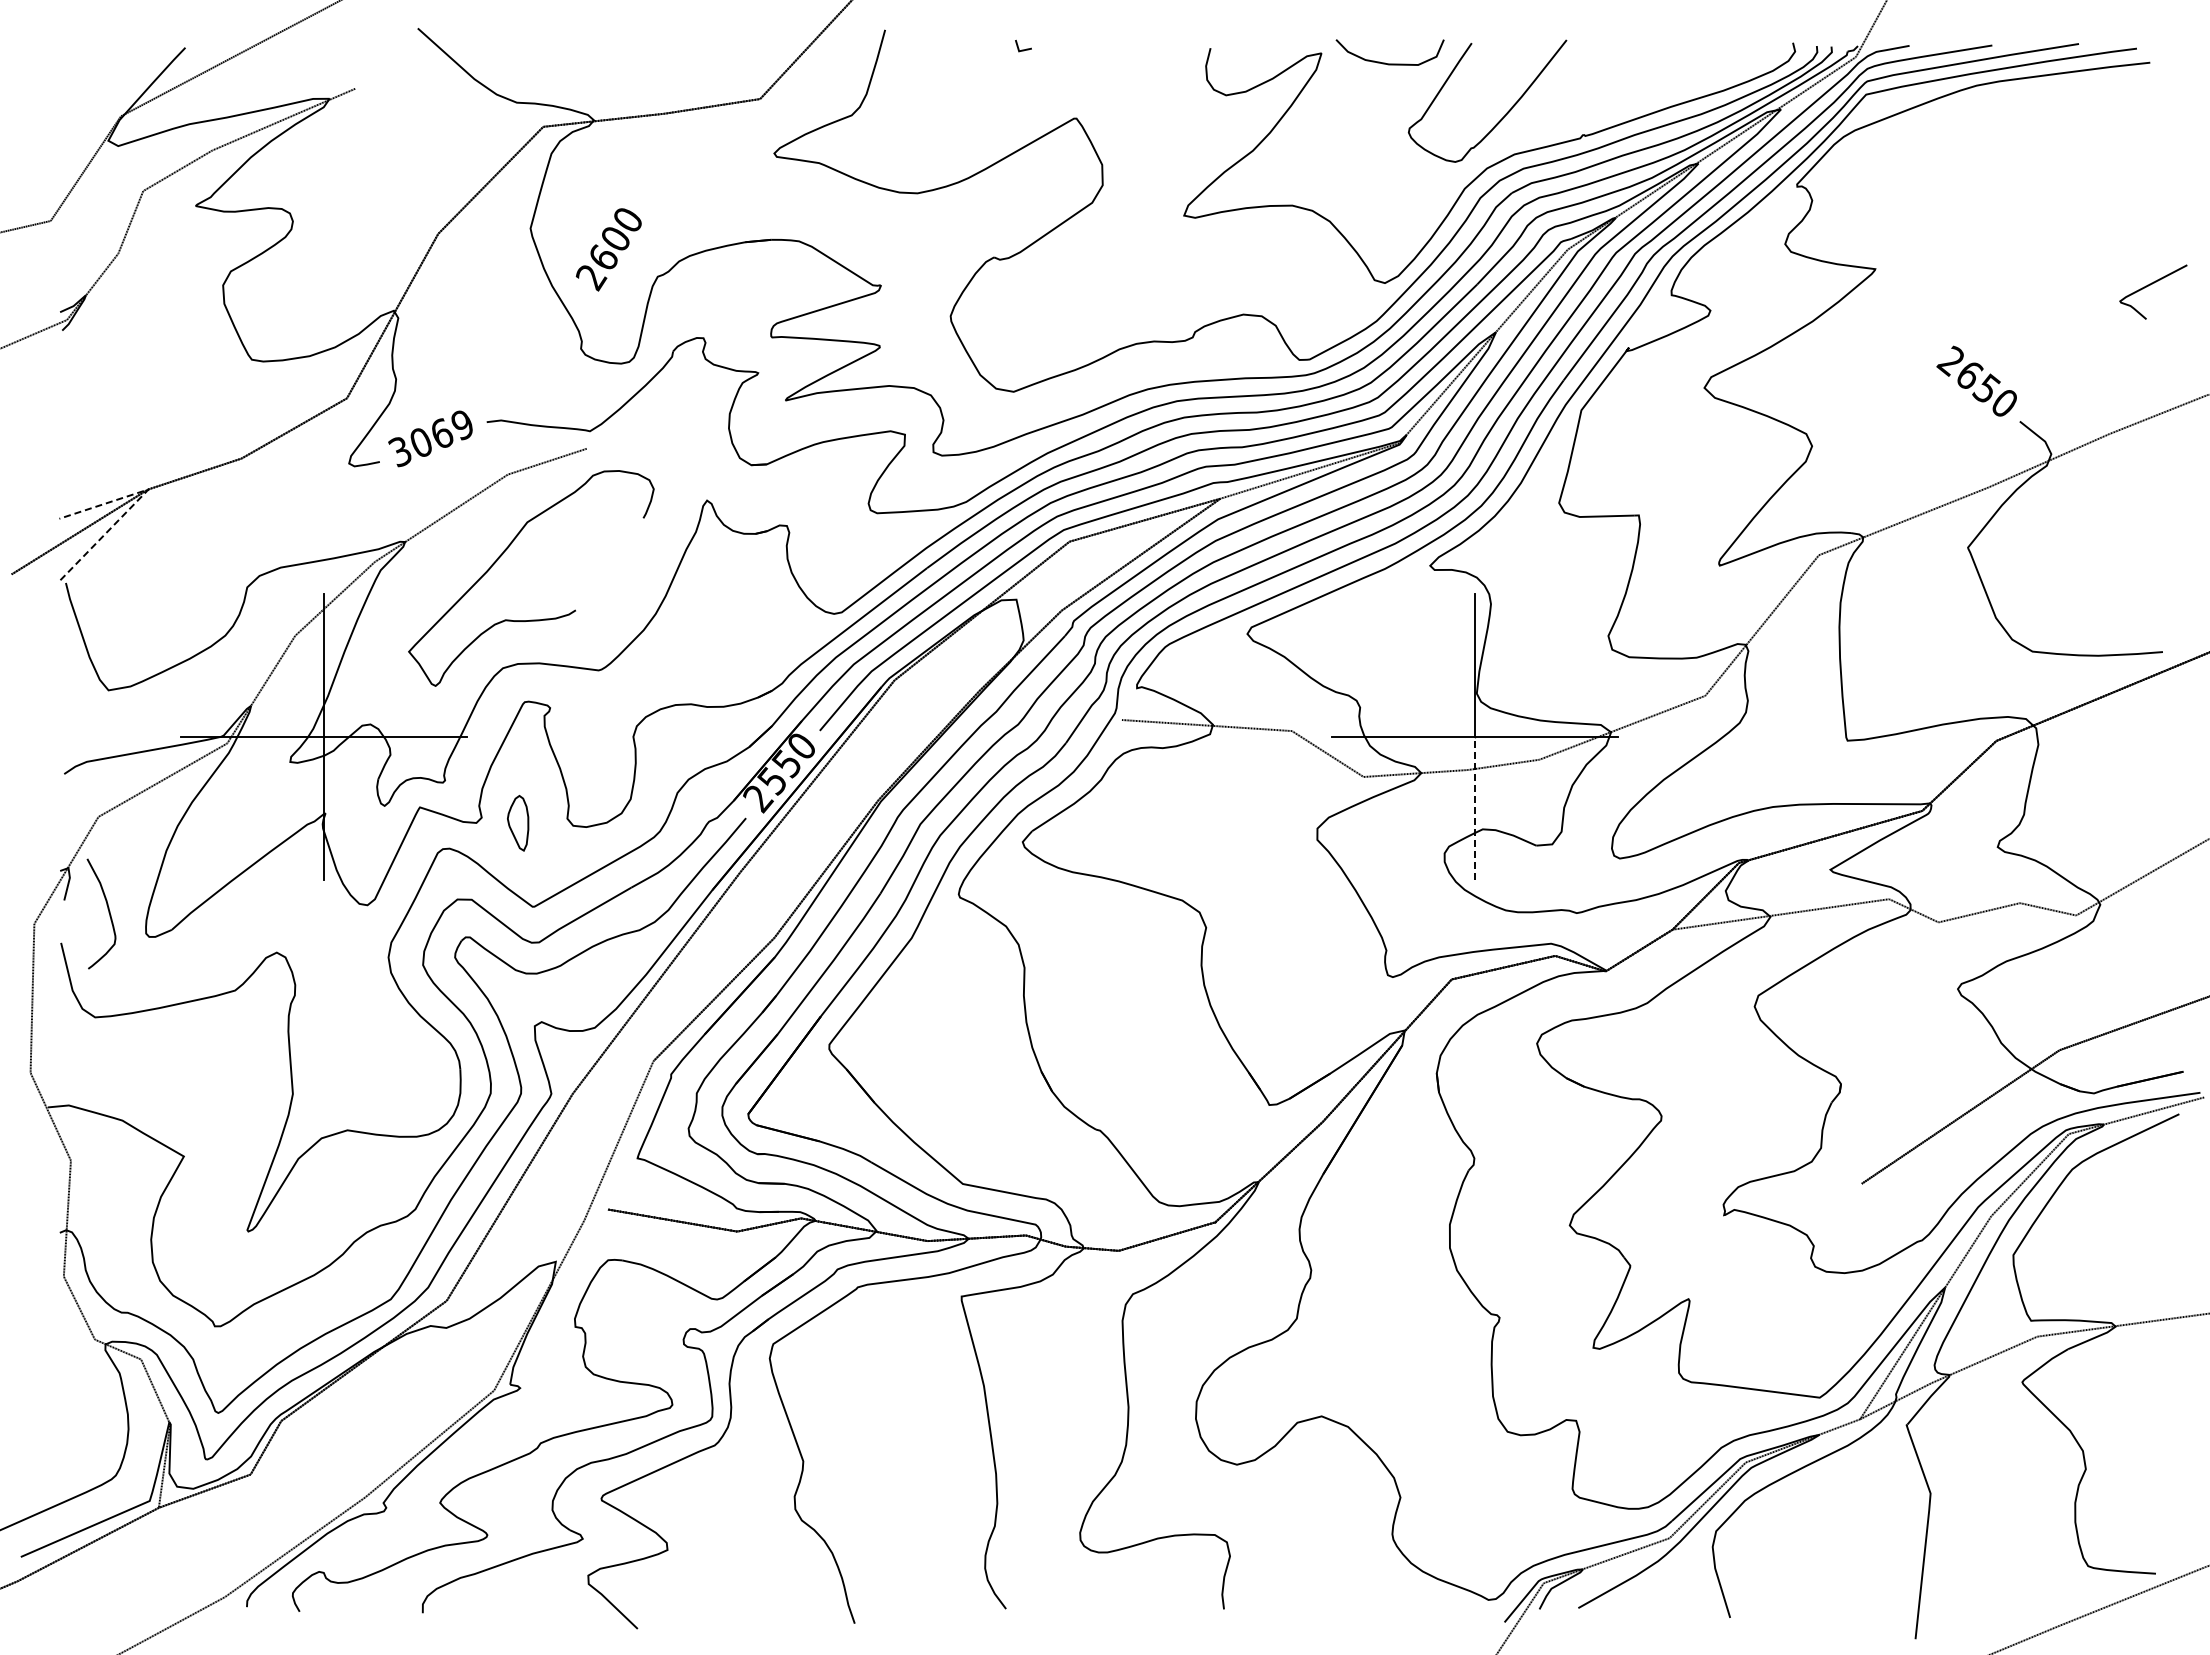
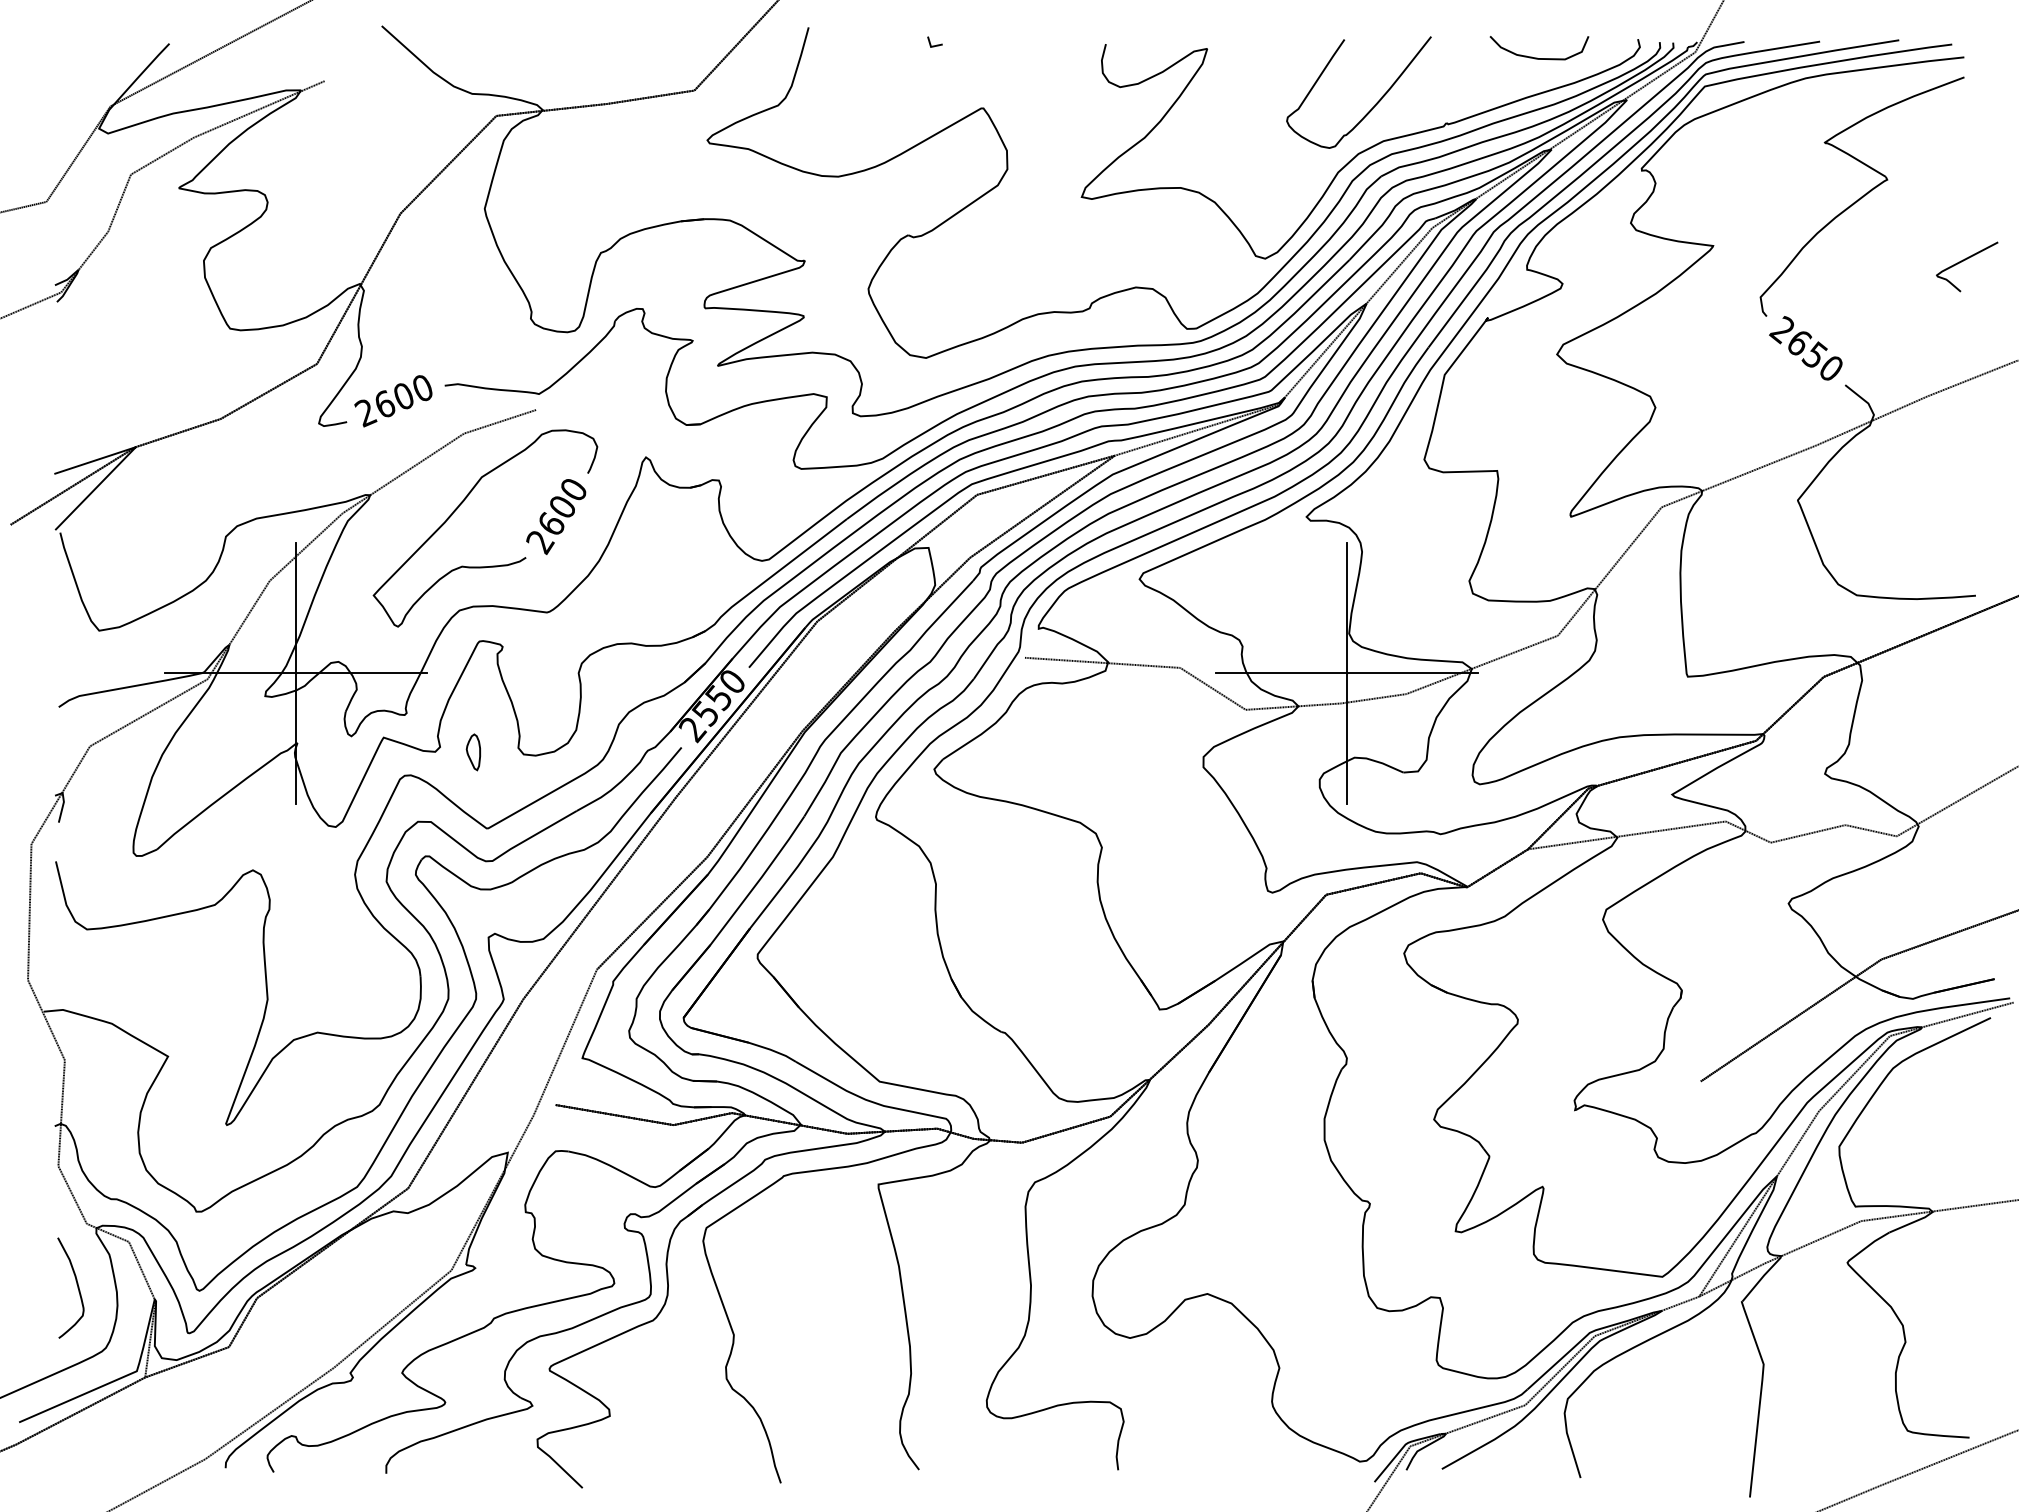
curve: (1385, 62) -> (1535, 57), moved
part: (2038, 214) -> (1862, 196), added
text: (608, 249) -> (555, 516), moved
text: (430, 438) -> (393, 400), 3069 -> 2600
line: (138, 499) -> (126, 456), dashed -> solid
line: (1474, 807) -> (1347, 737), dashed -> solid
part: (518, 823) -> (473, 752), size x0.71
curve: (108, 912) -> (77, 1286), moved

